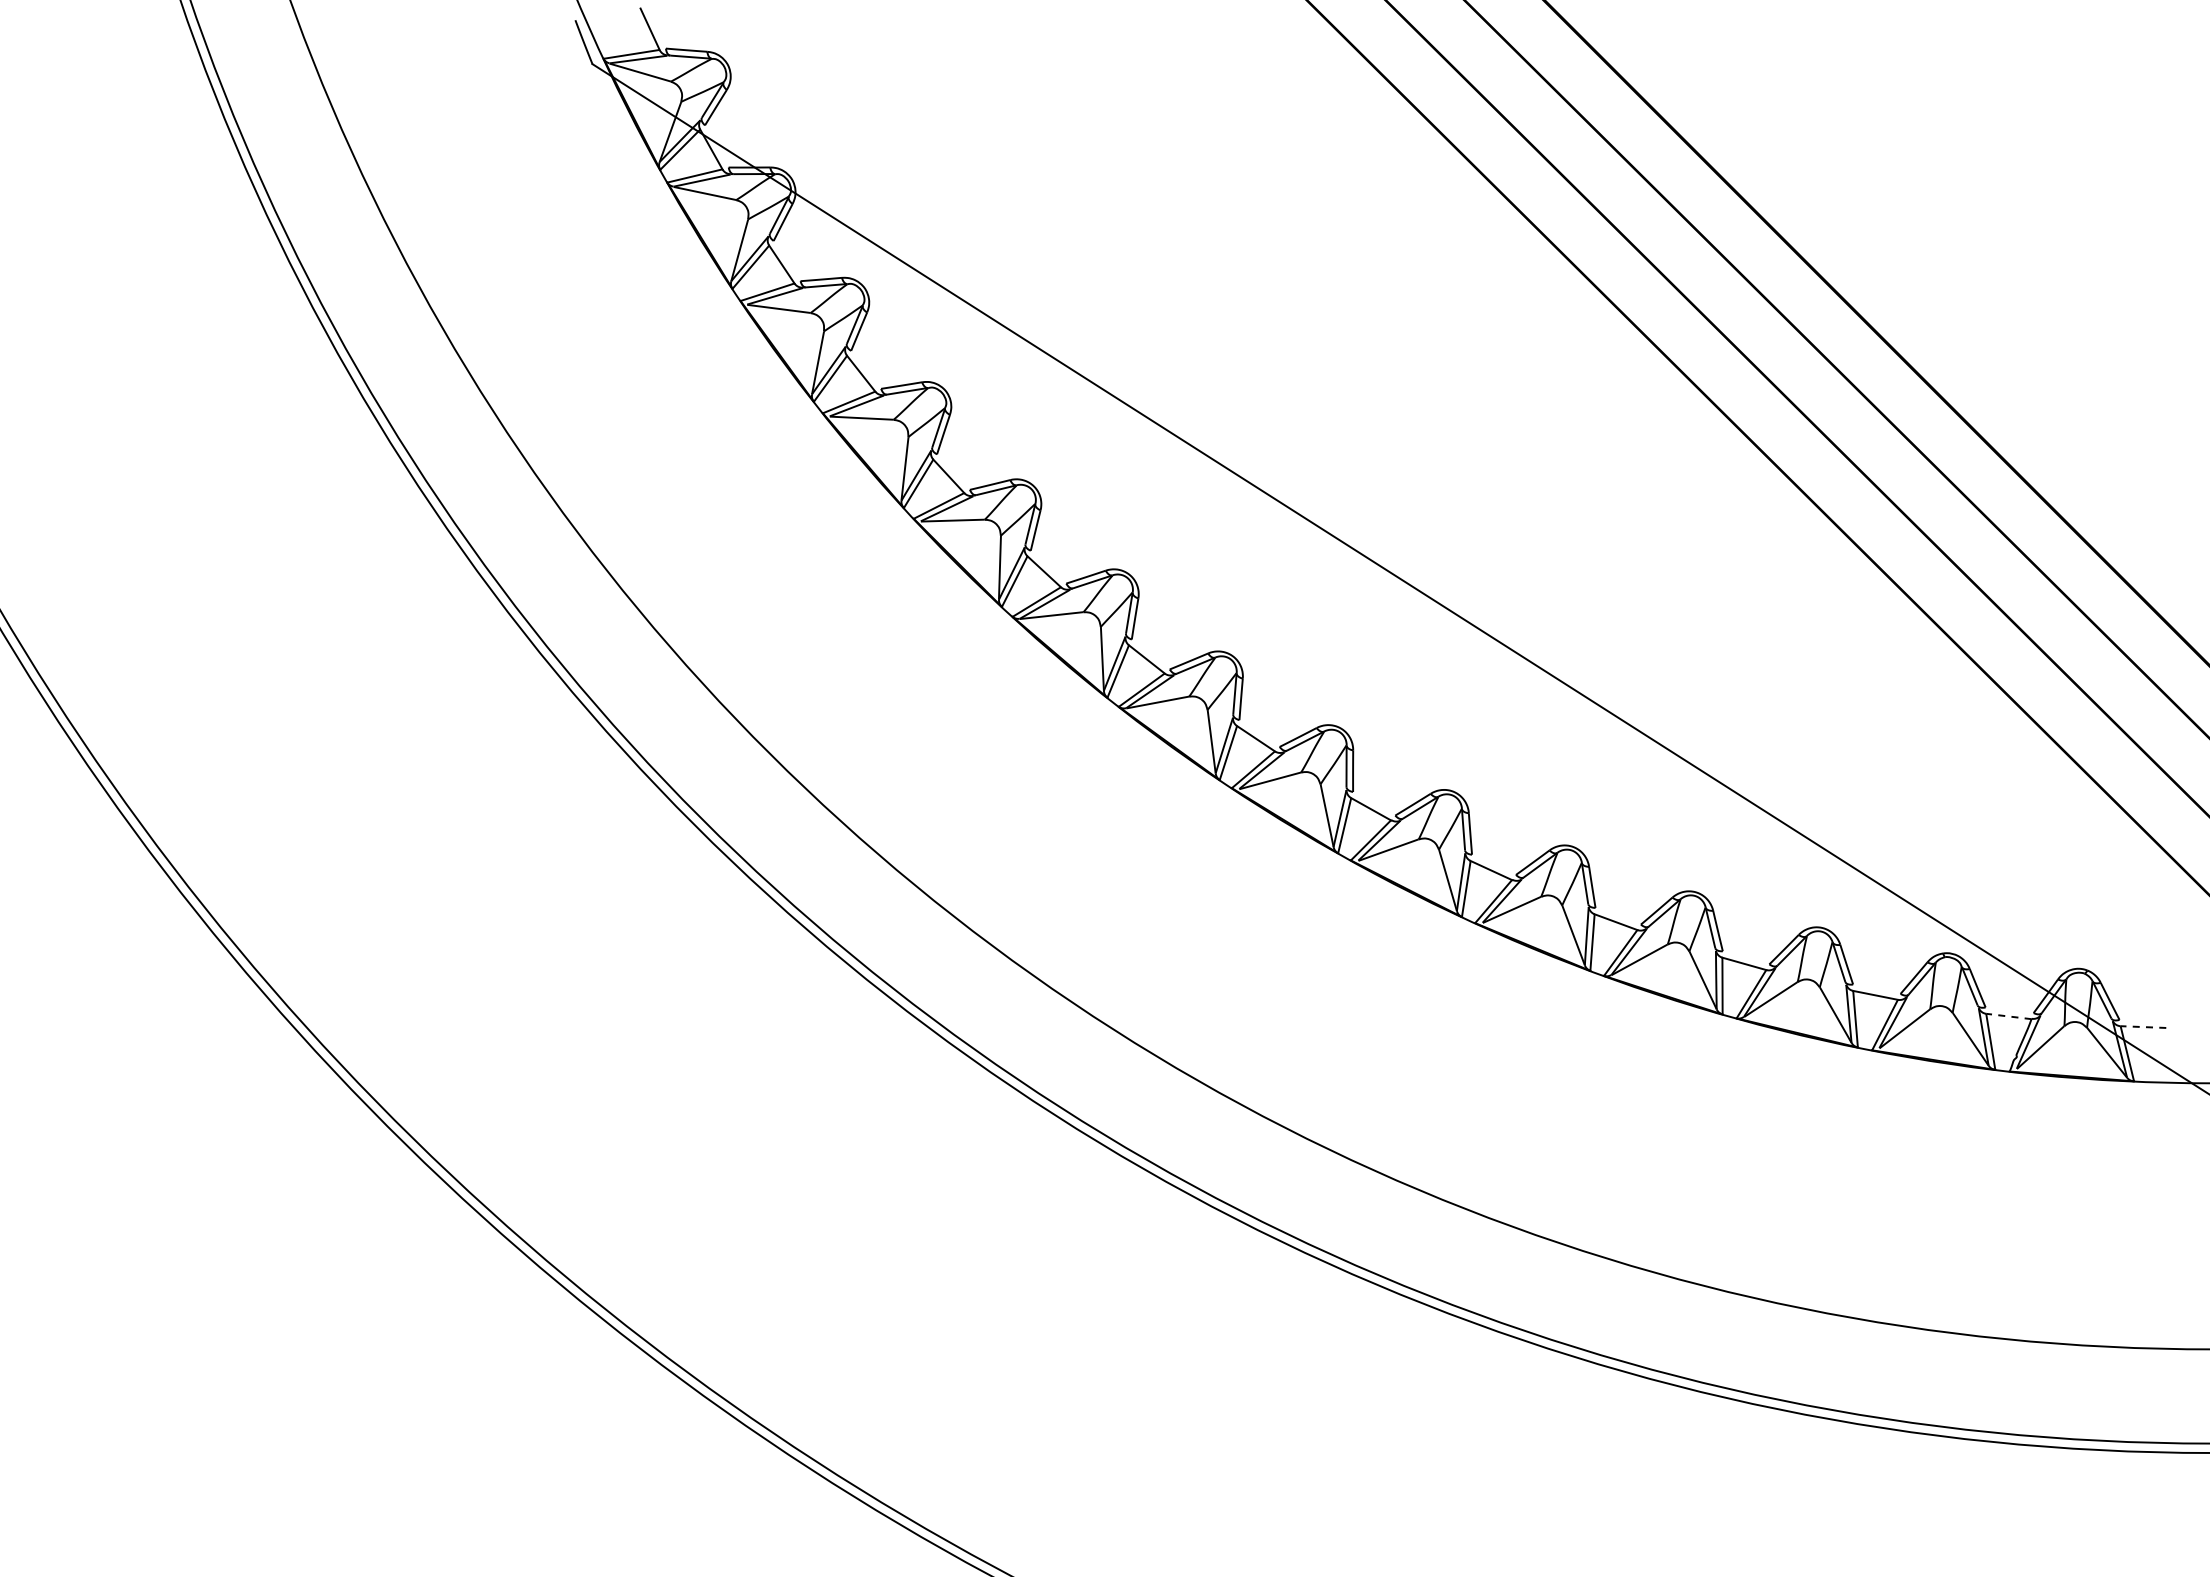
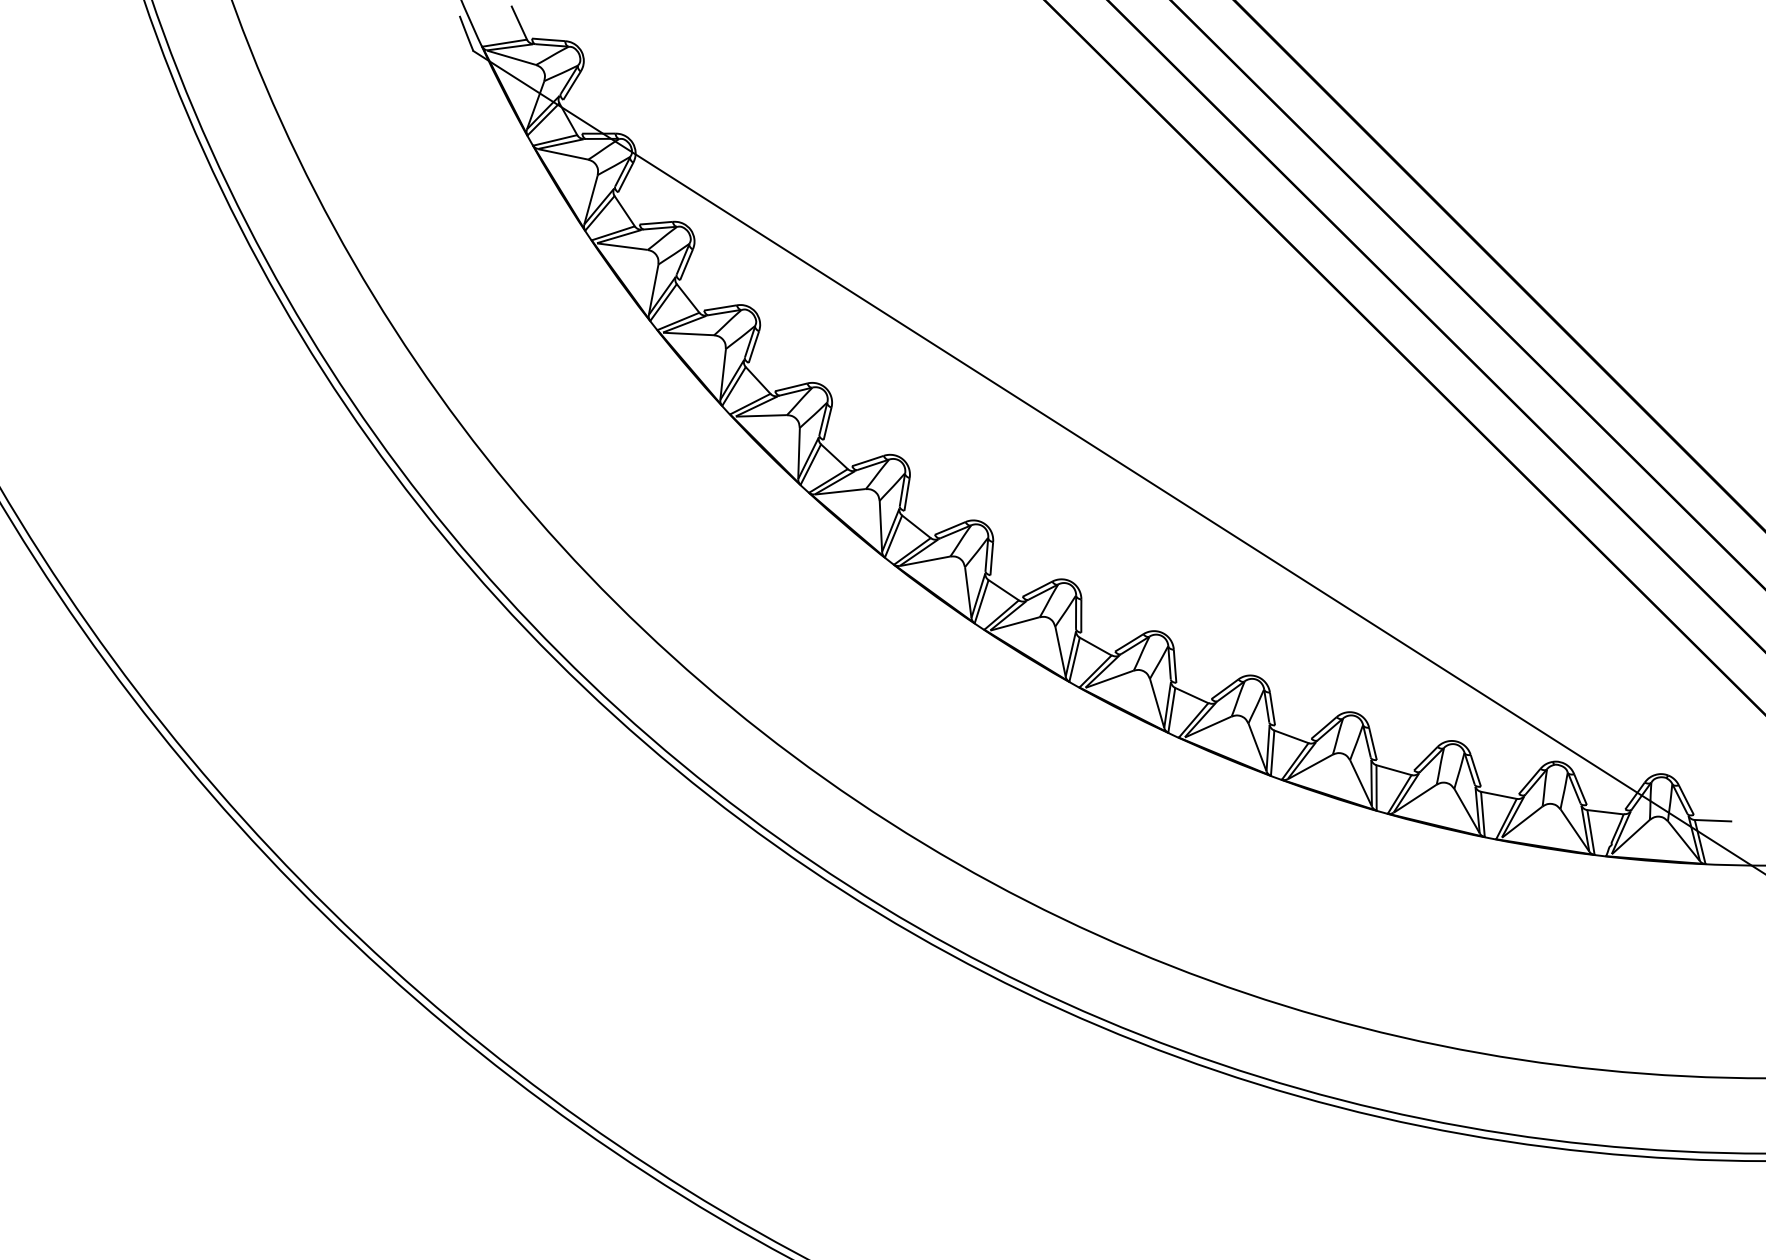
line: (2008, 1016) -> (1605, 812), dashed -> solid
line: (2143, 1027) -> (1713, 821), dashed -> solid

